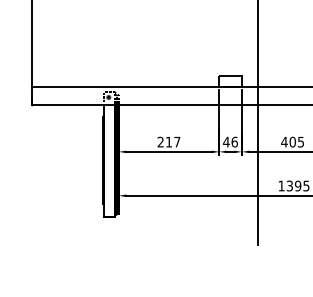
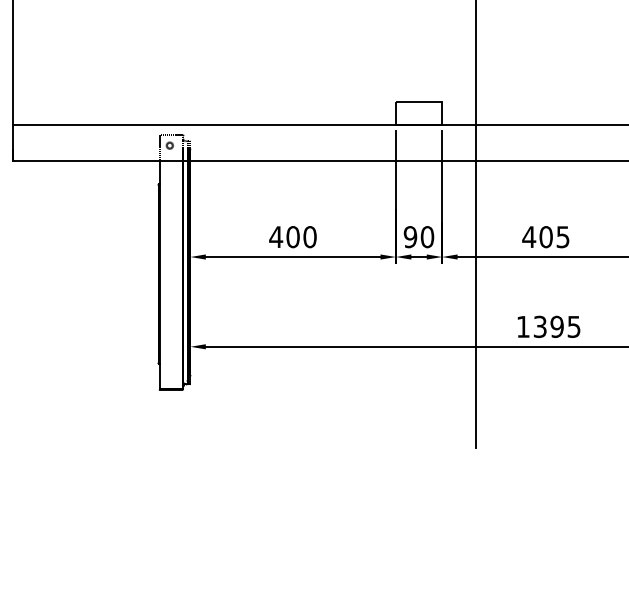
text: (168, 141) -> (292, 235), 217 -> 400
text: (230, 141) -> (418, 235), 46 -> 90

